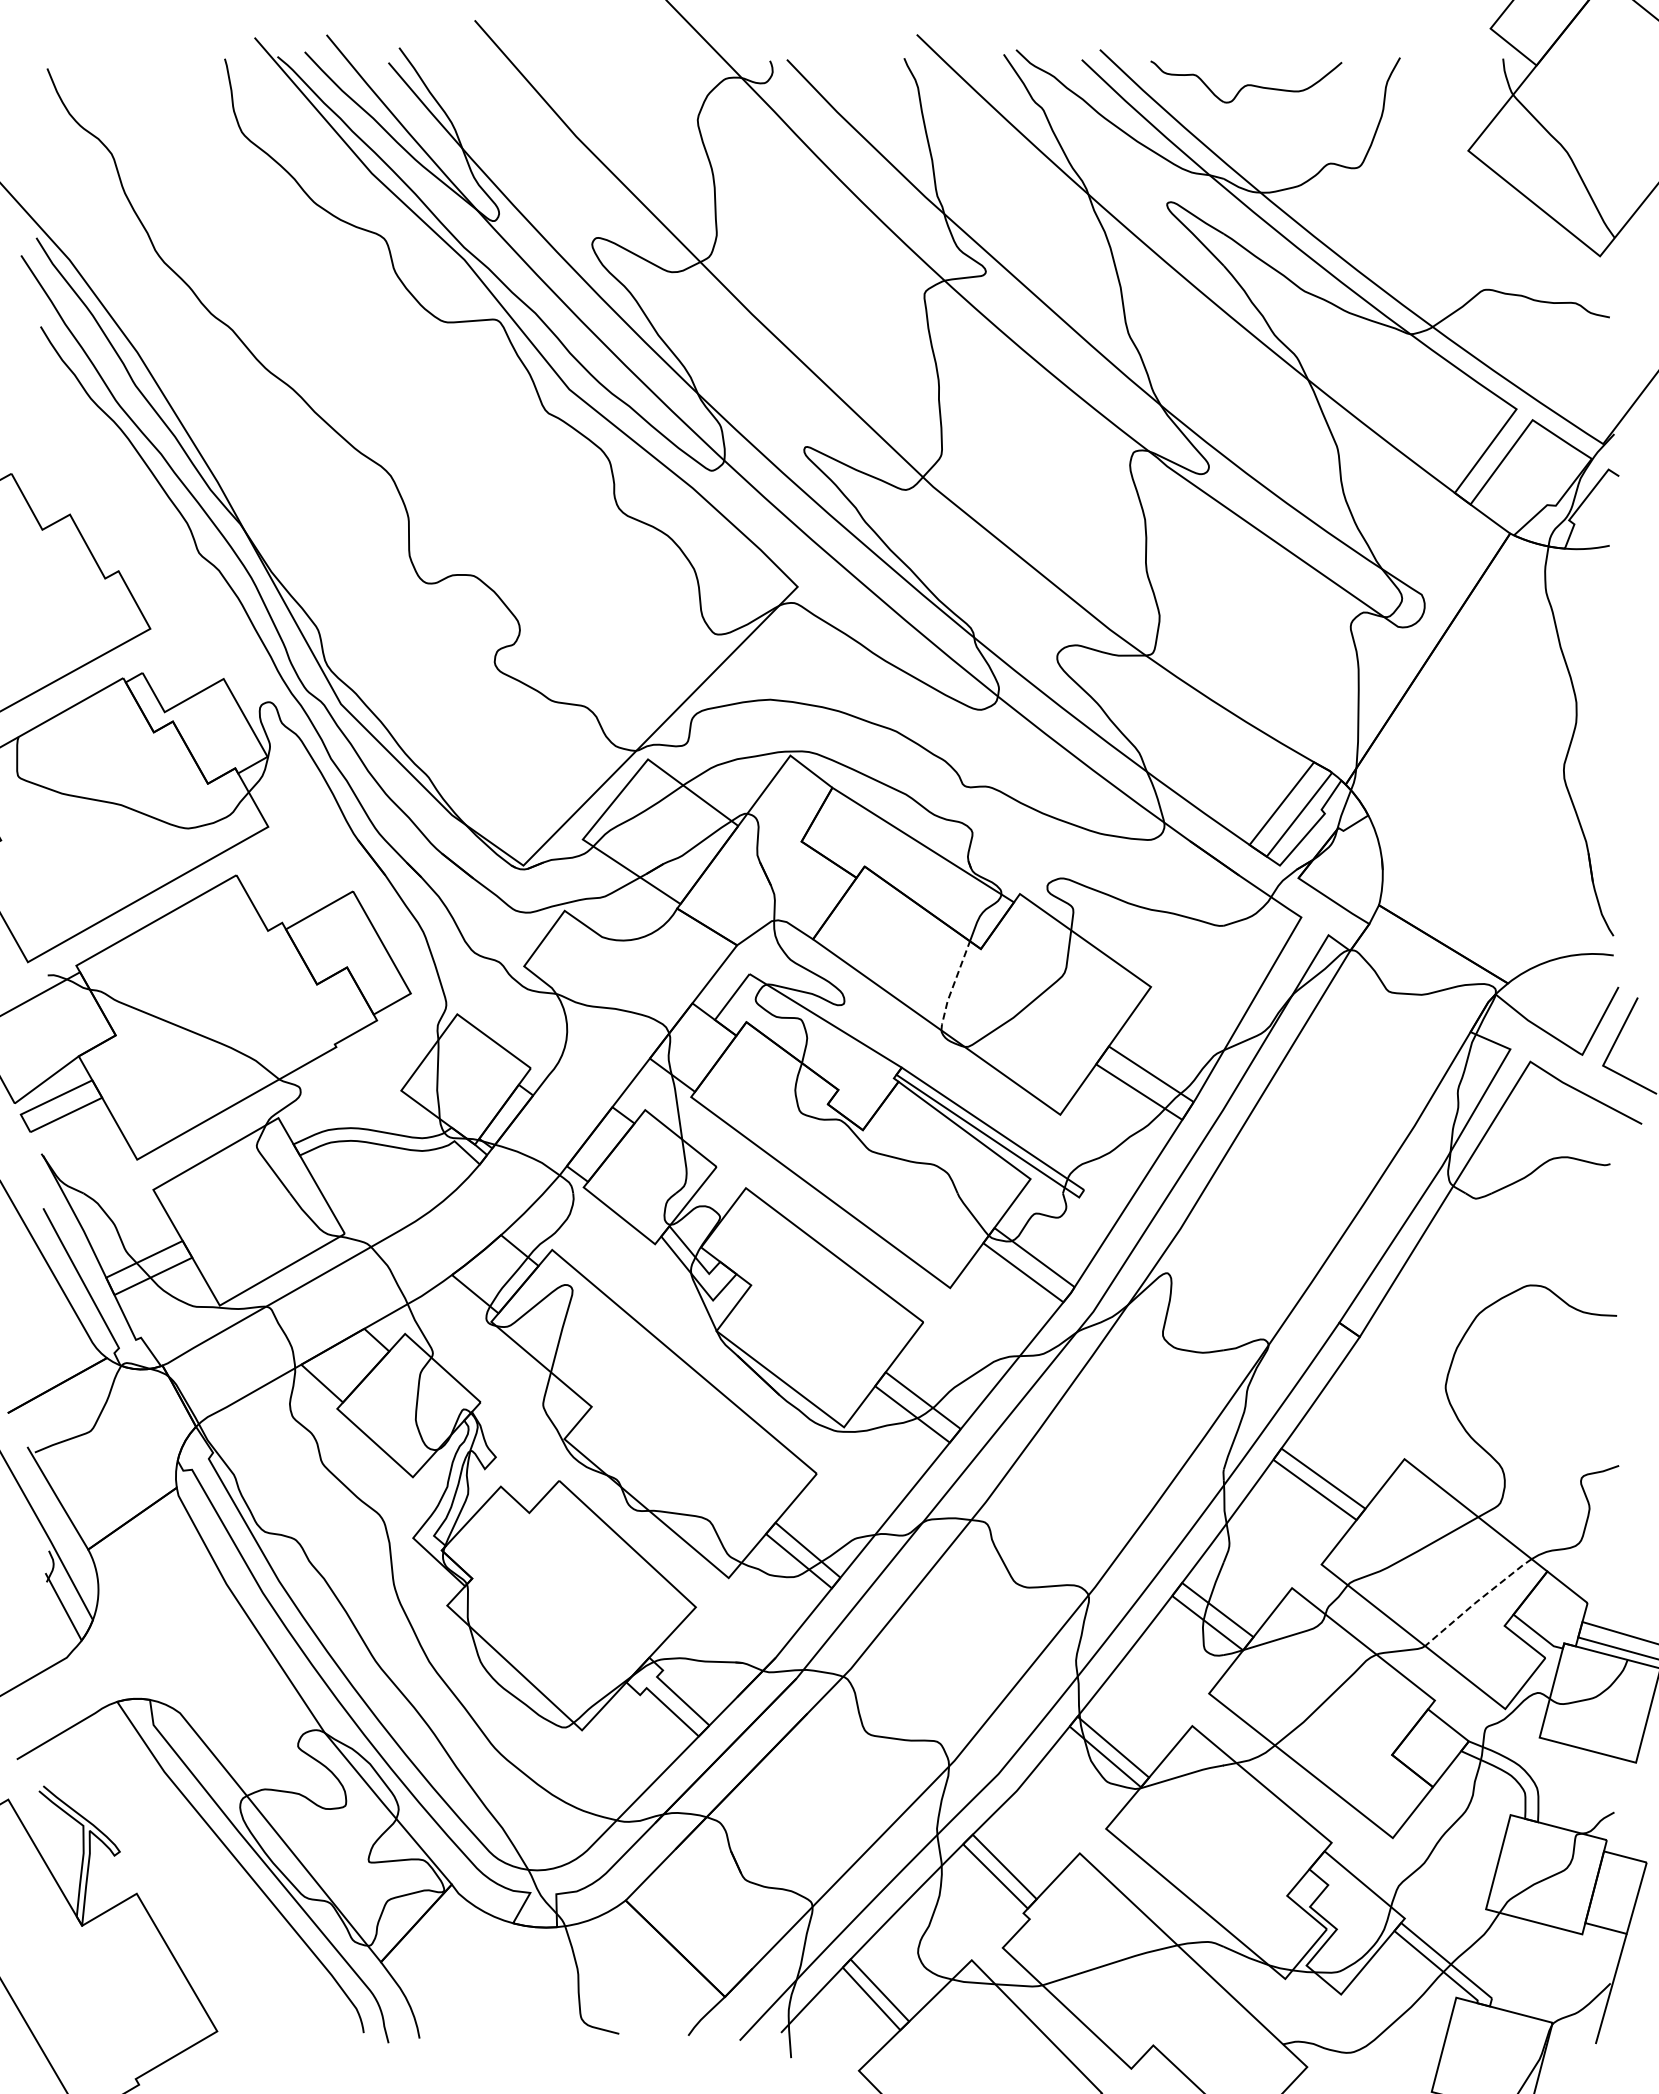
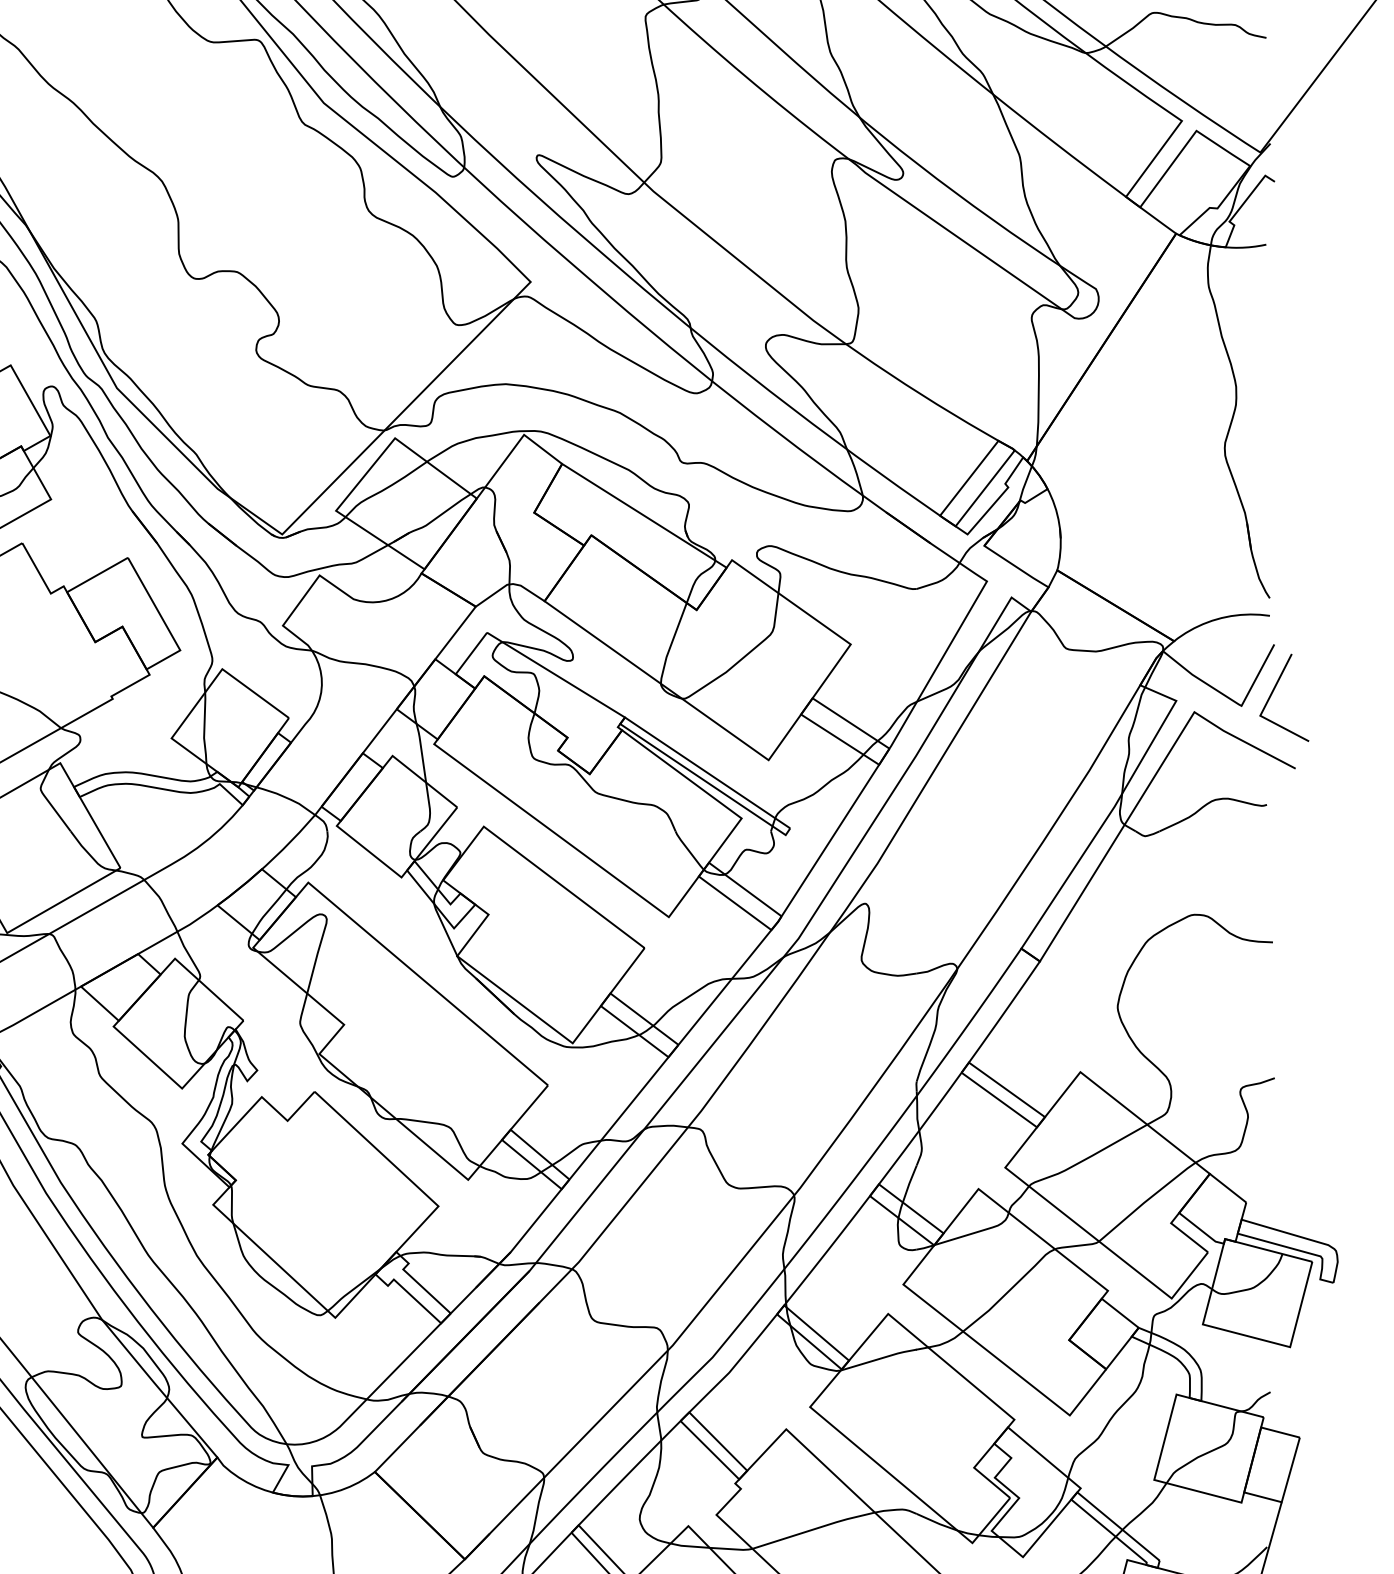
line: (953, 986) -> (671, 643), dashed -> solid
line: (1477, 1601) -> (1146, 1201), dashed -> solid

